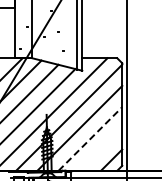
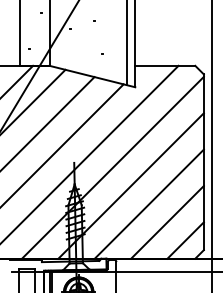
line: (90, 138) -> (149, 203), dashed -> solid
line: (100, 149) -> (166, 222), added

